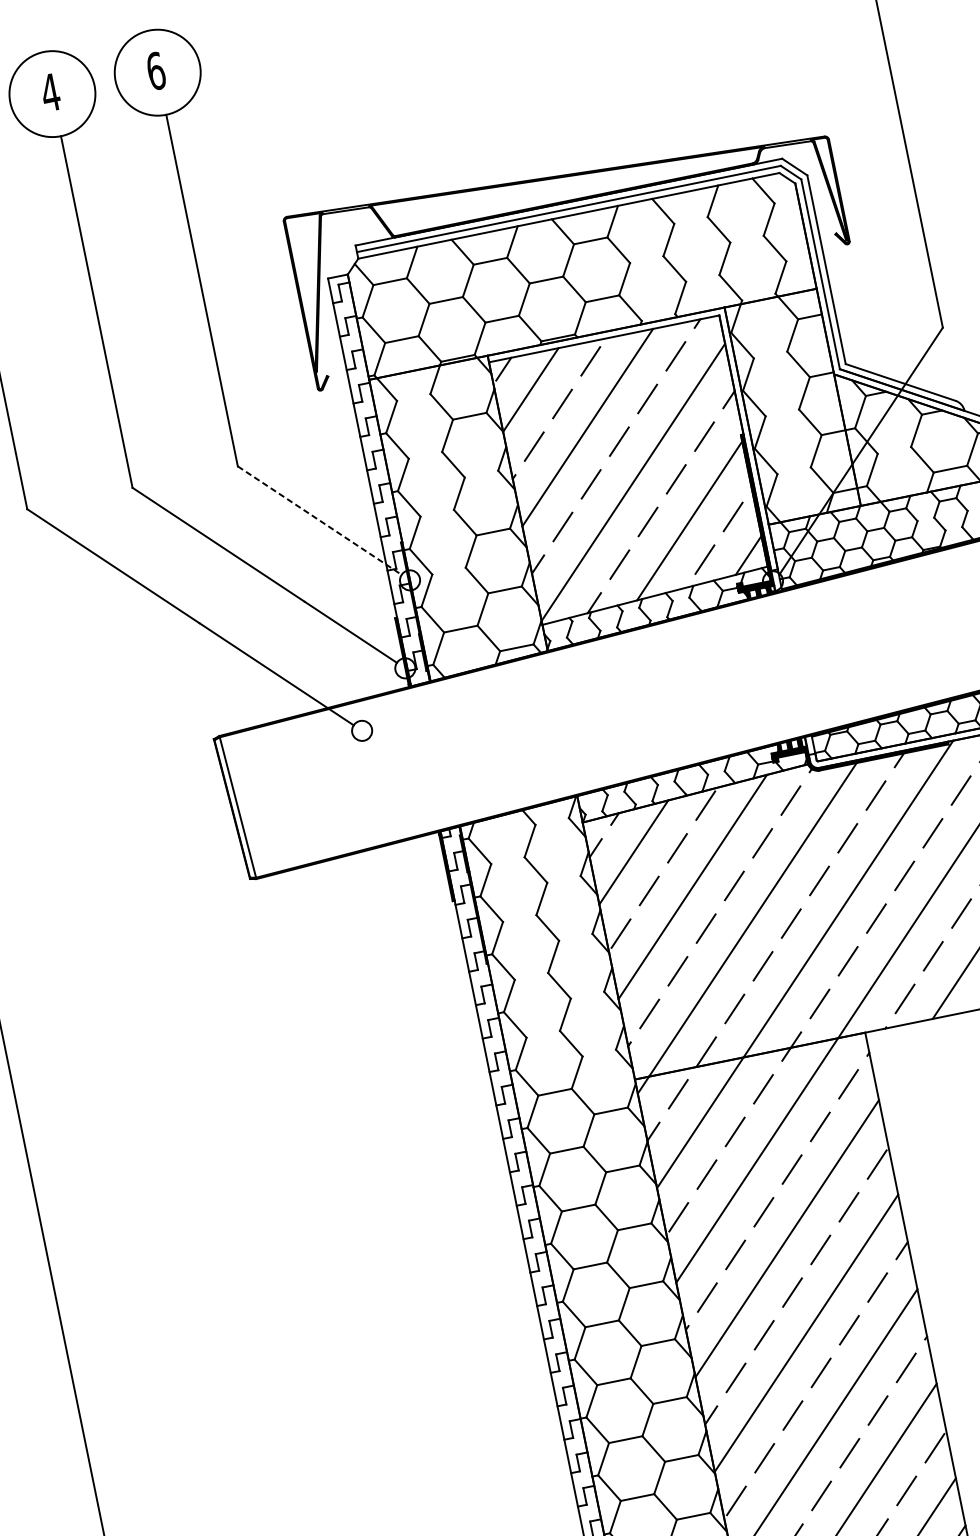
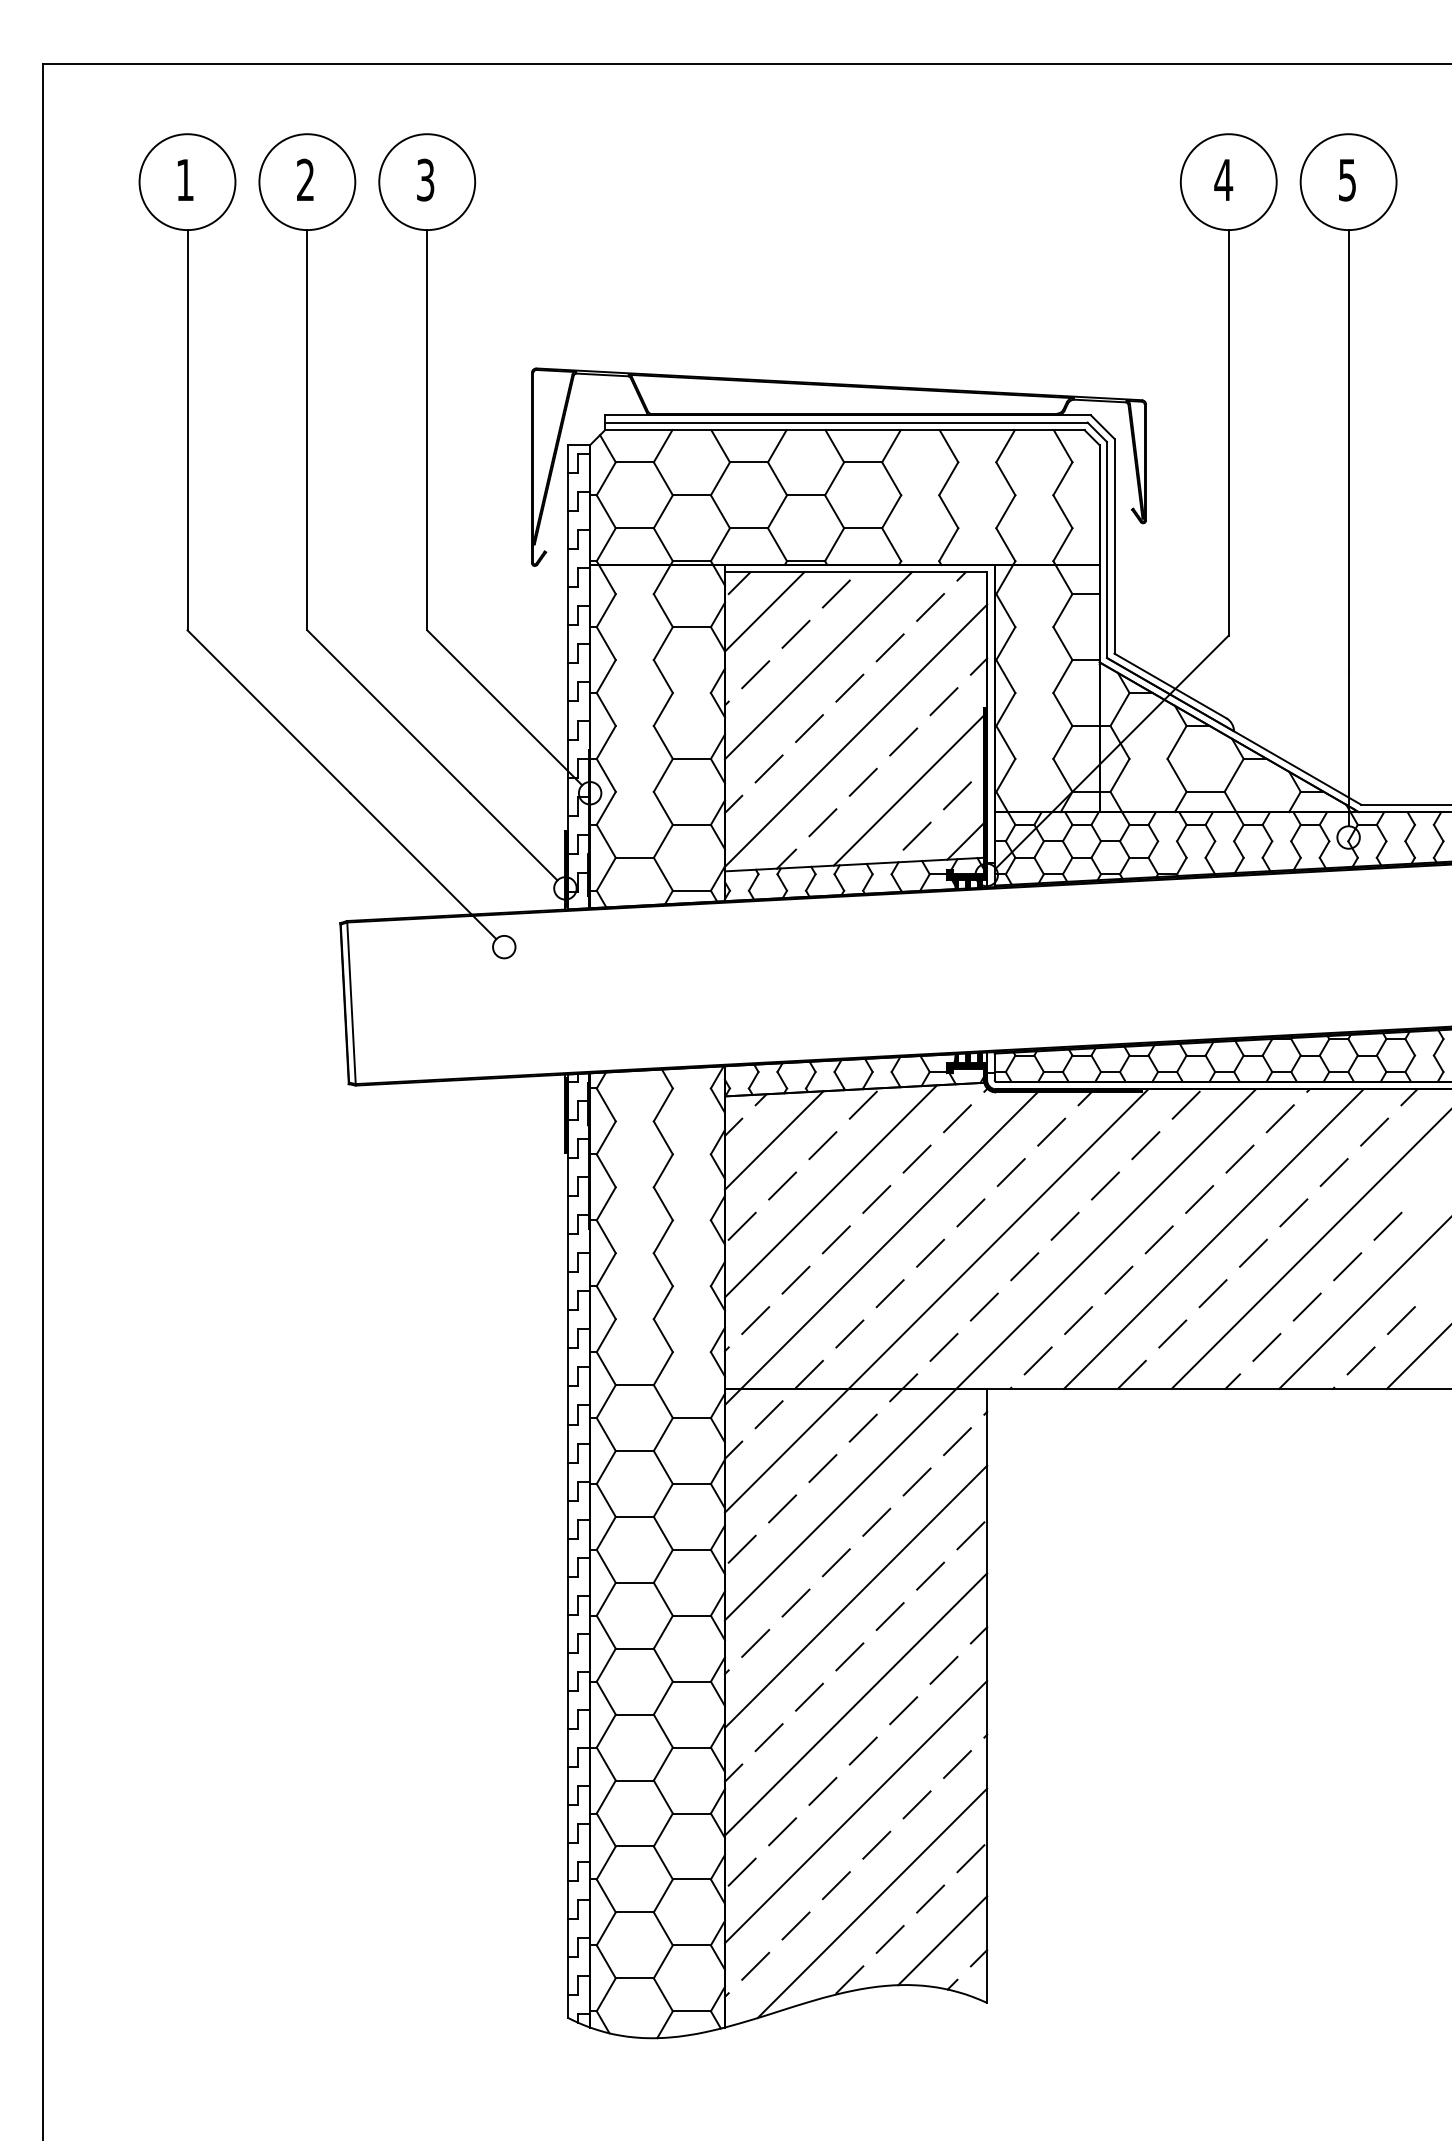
text: (155, 70) -> (425, 179), 6 -> 3
text: (50, 92) -> (305, 179), 4 -> 2
line: (319, 520) -> (504, 707), dashed -> solid

